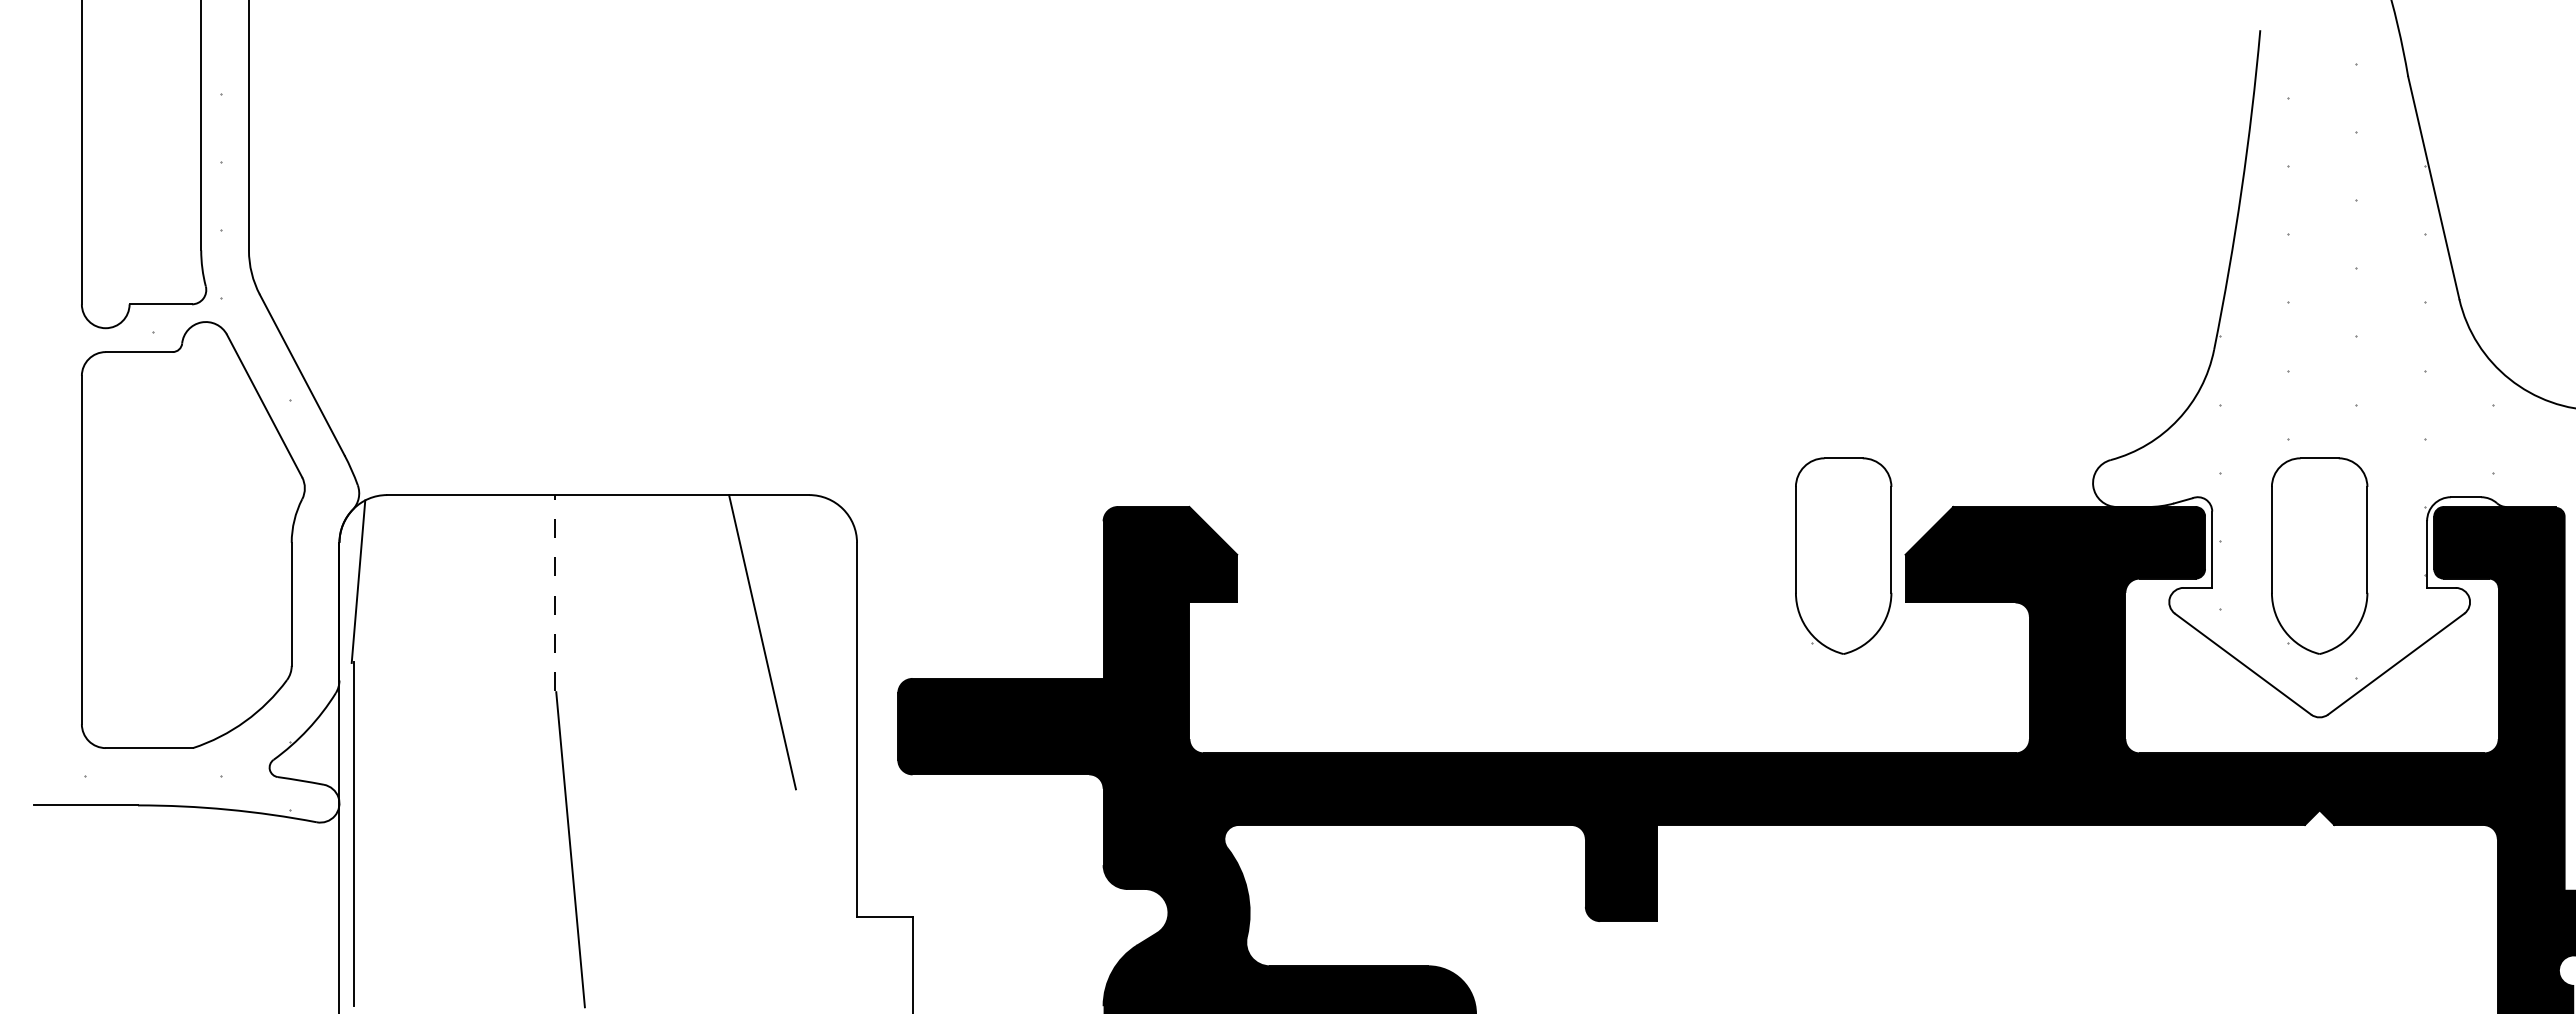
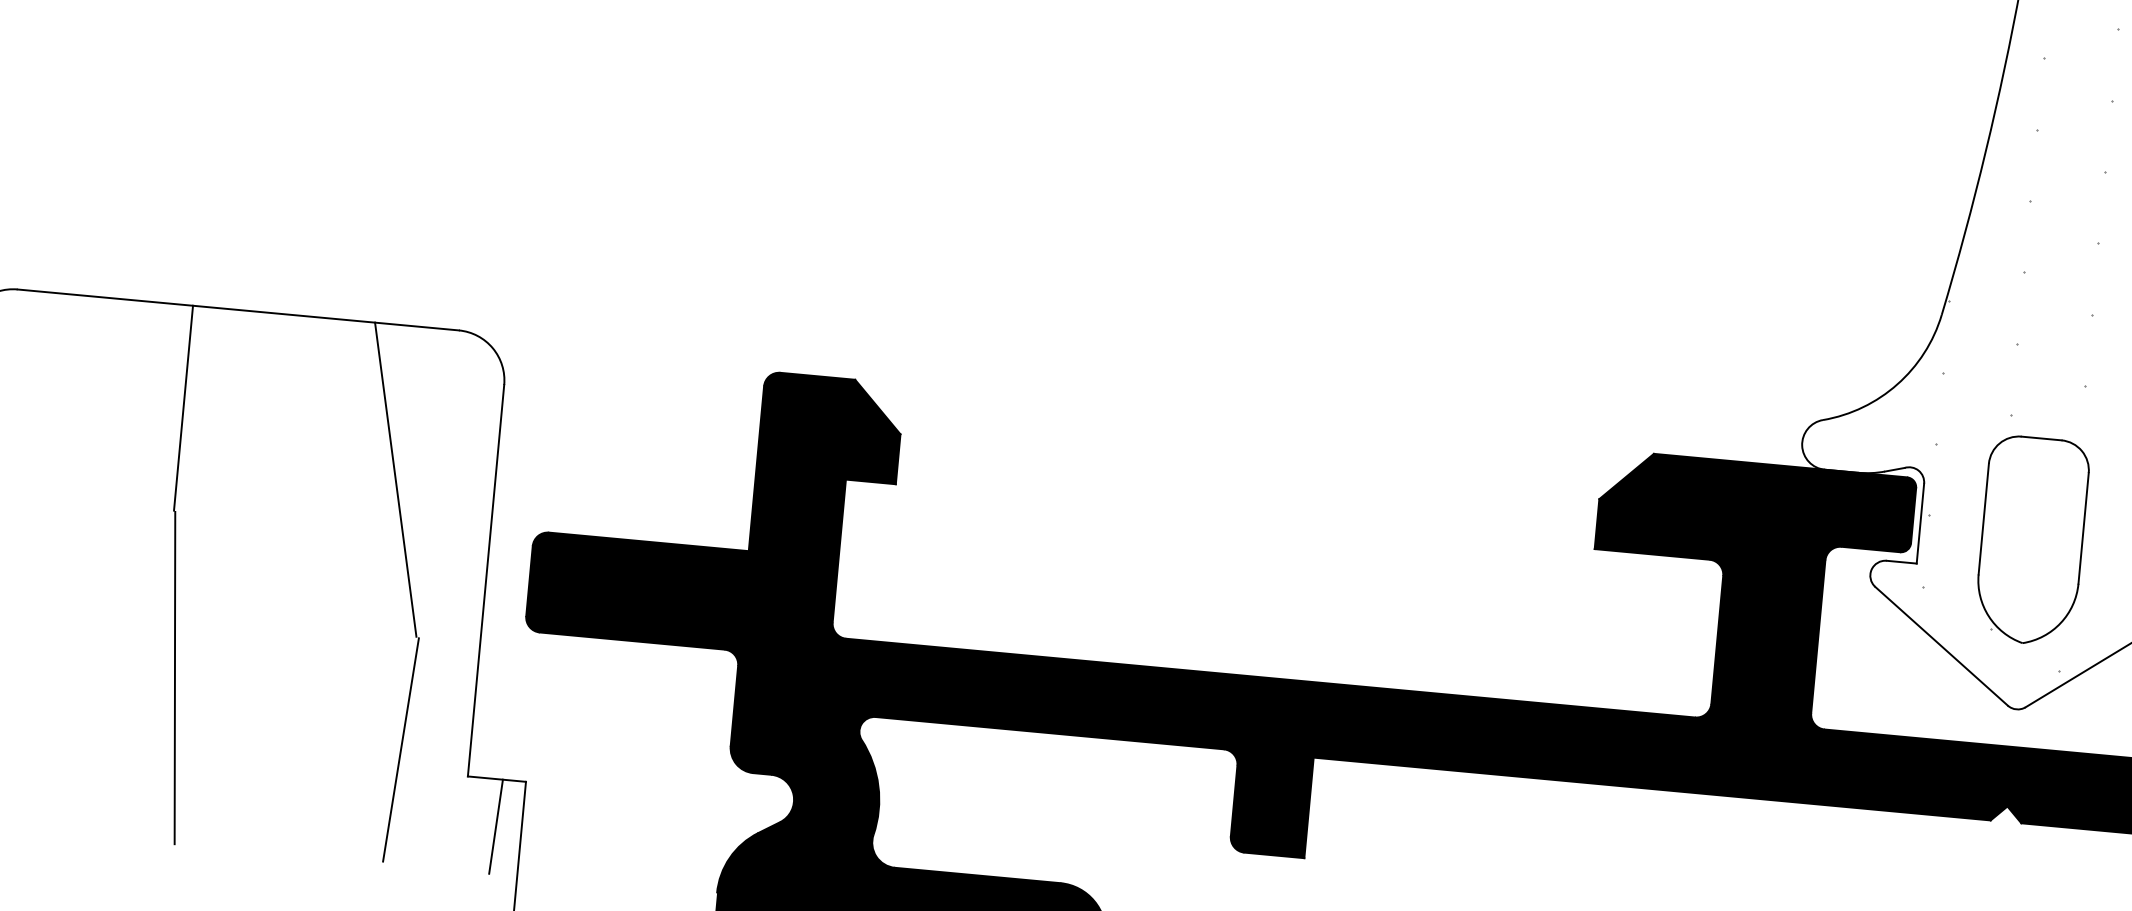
part: (1843, 555) -> (1534, 493), removed
line: (554, 593) -> (182, 408), dashed -> solid
line: (791, 897) -> (401, 749), added
line: (887, 962) -> (495, 826), added

